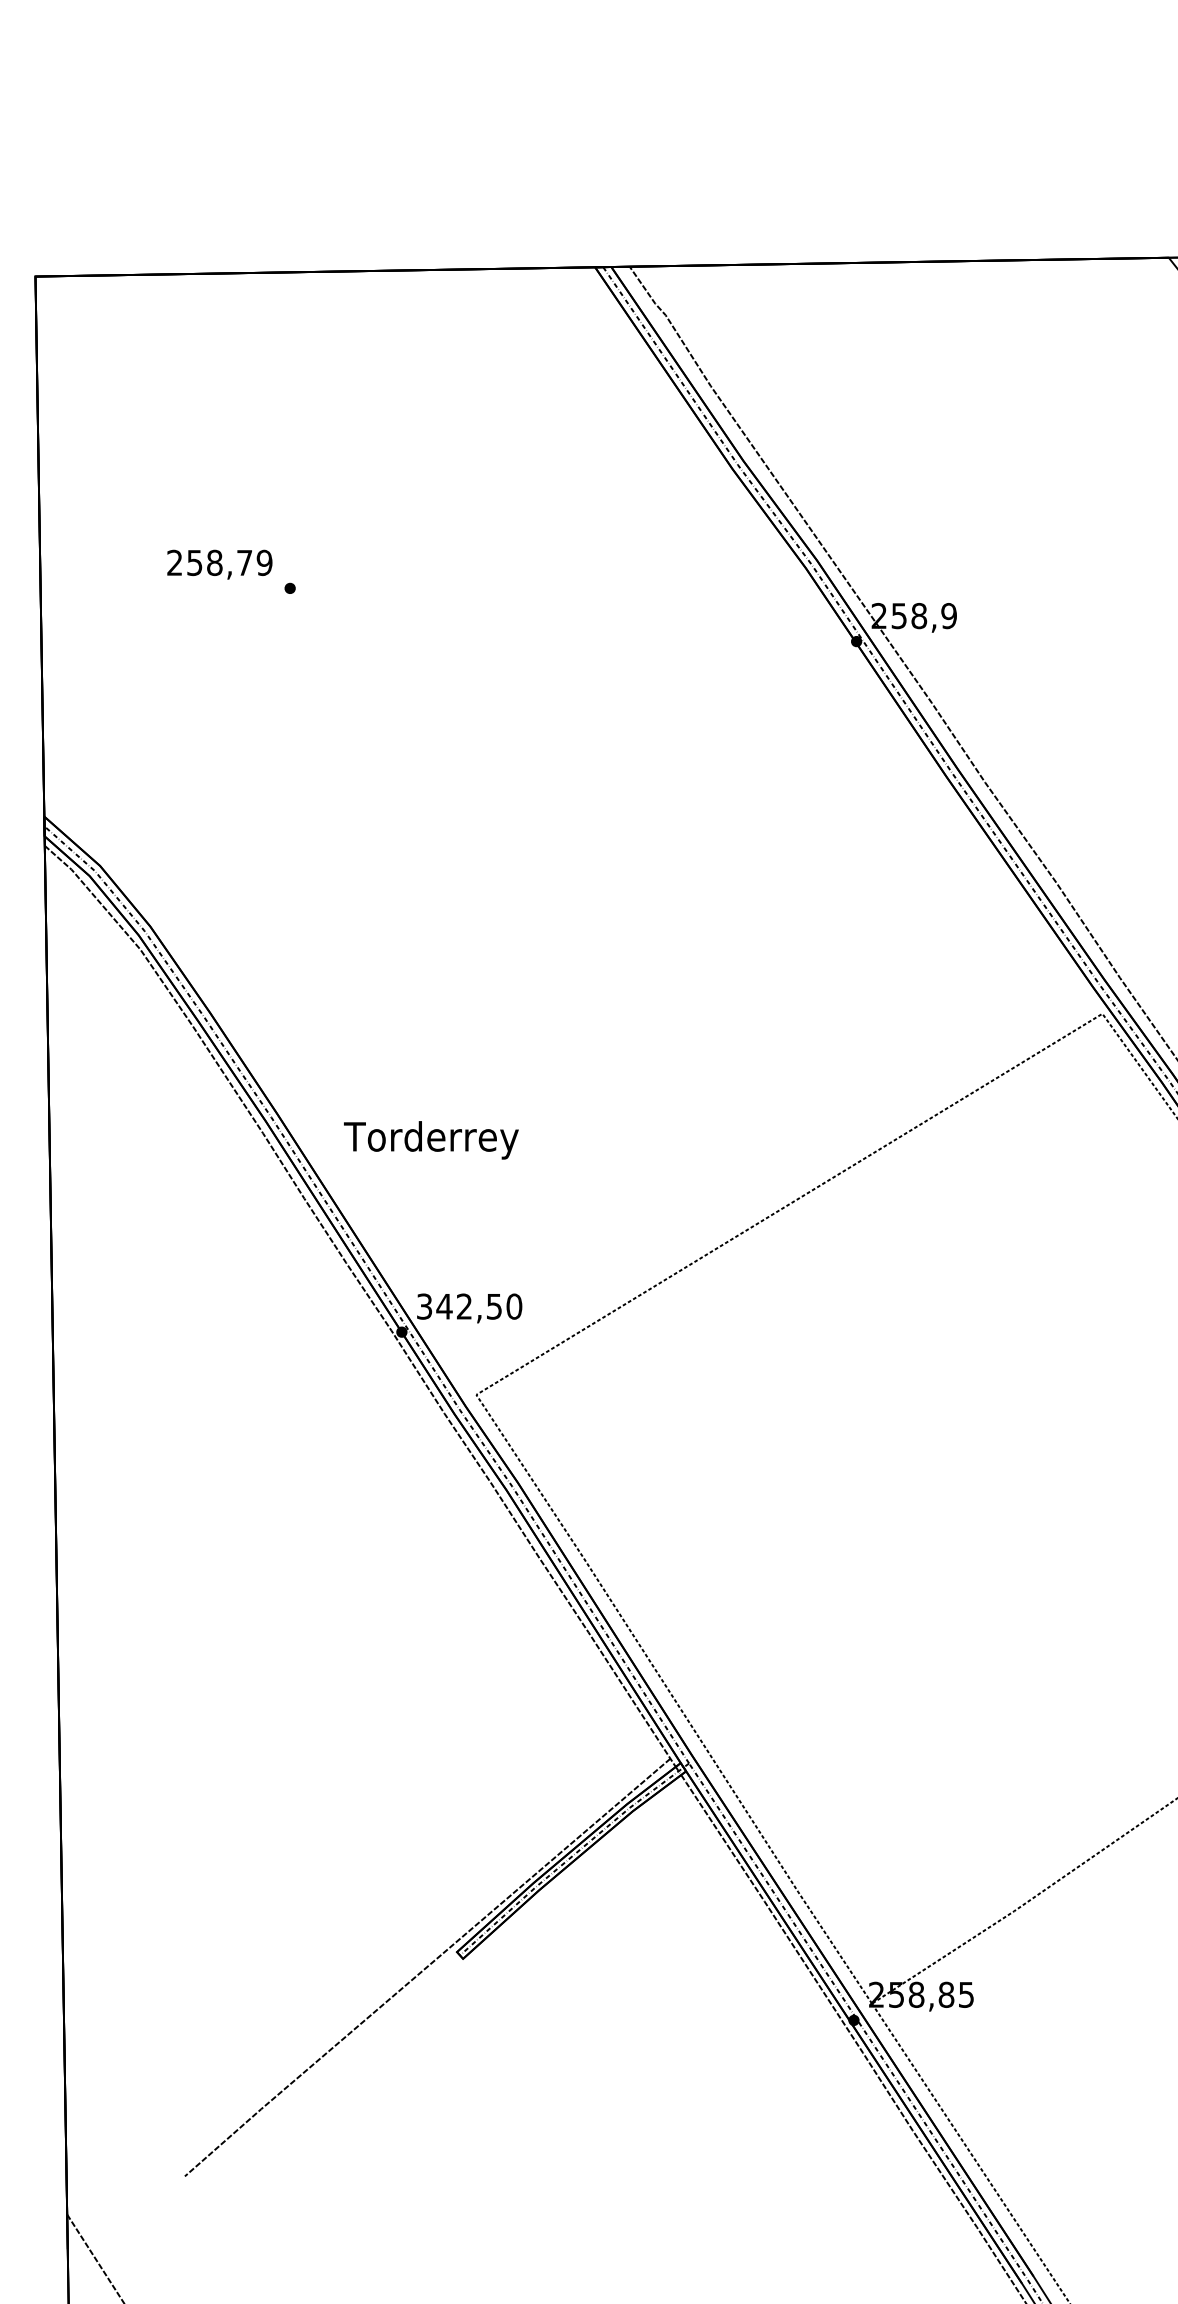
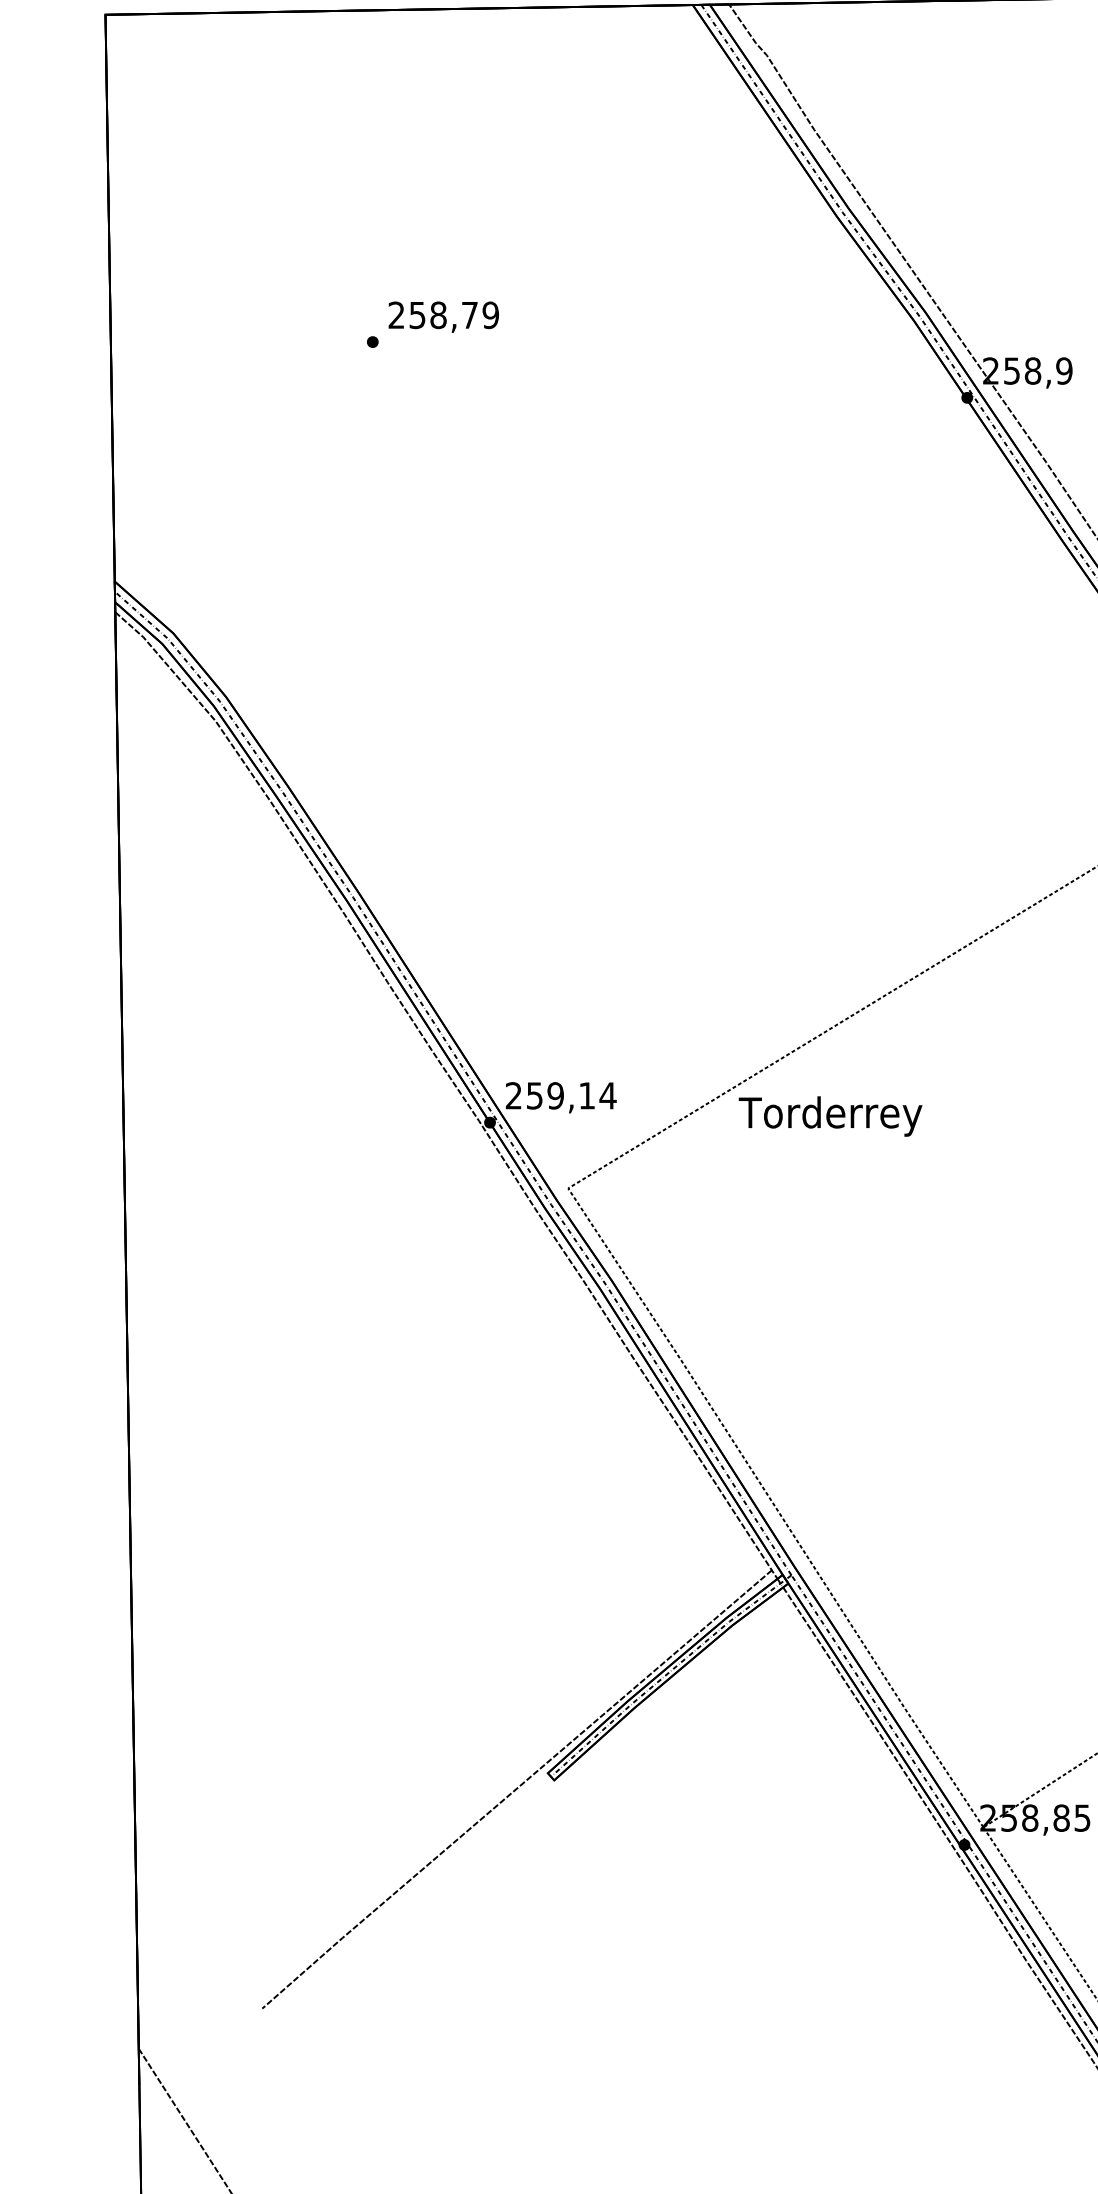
text: (219, 564) -> (443, 316), moved
text: (431, 1140) -> (830, 1116), moved
text: (469, 1306) -> (560, 1095), 342,50 -> 259,14

